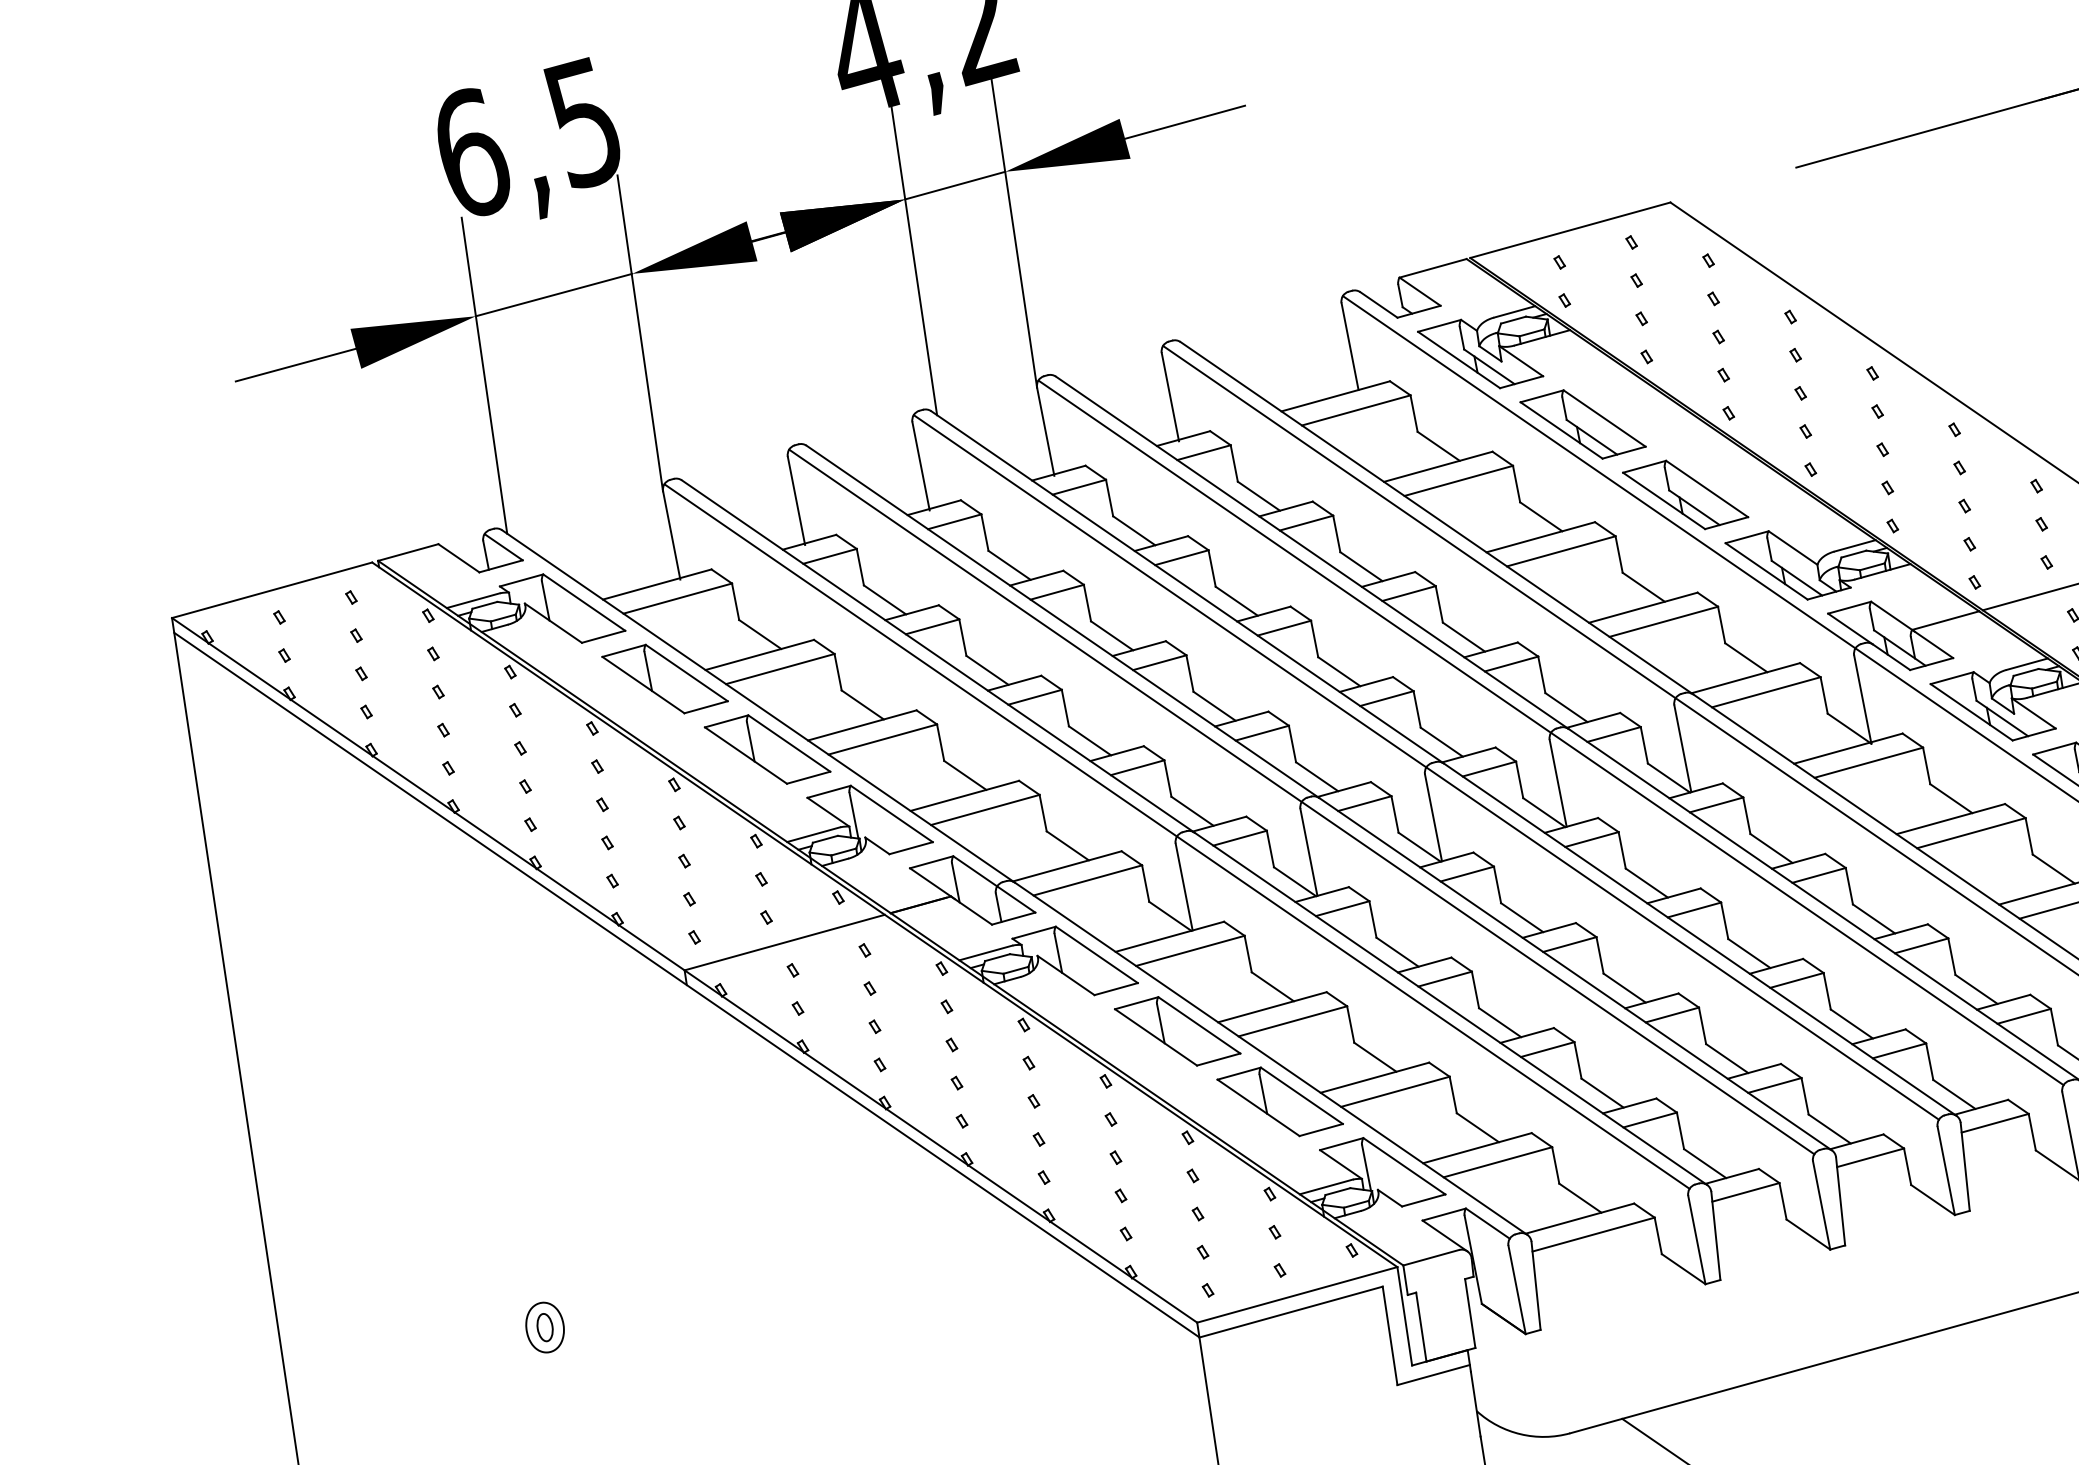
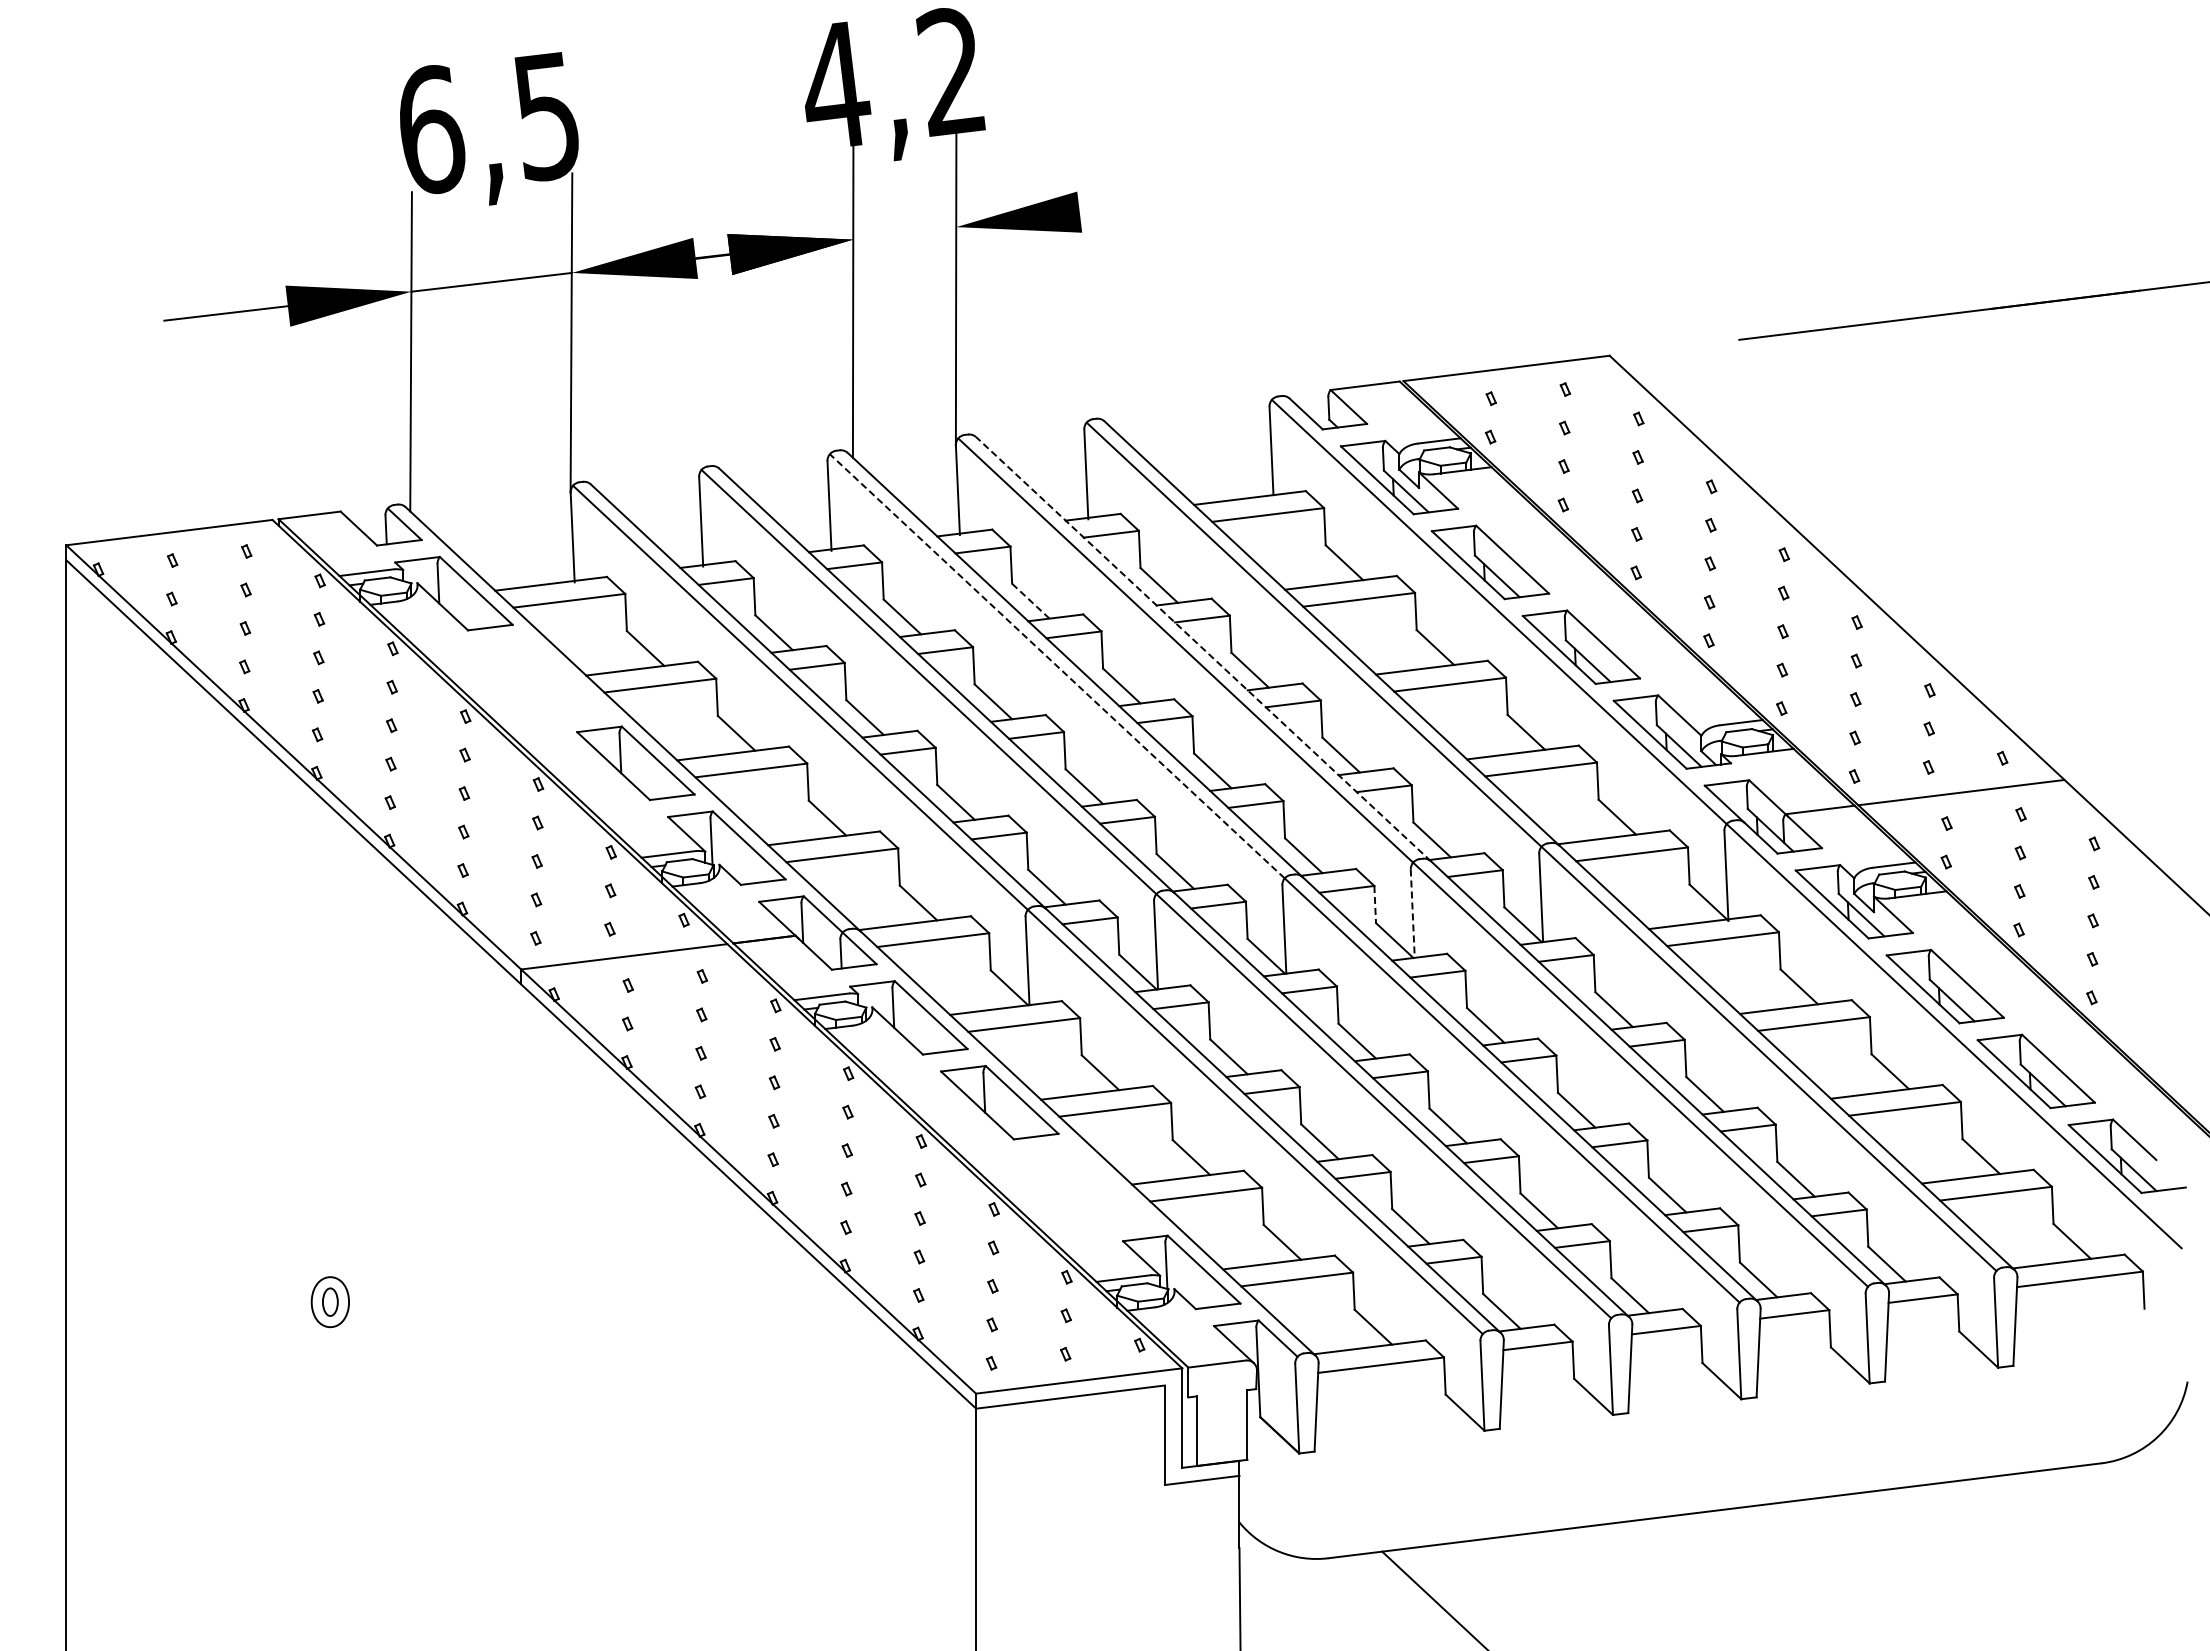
line: (1185, 122) -> (1141, 204), removed
line: (954, 185) -> (904, 233), removed
line: (1133, 531) -> (1030, 601), solid -> dashed
line: (1312, 553) -> (1203, 649), solid -> dashed
line: (1170, 591) -> (1057, 666), solid -> dashed
part: (664, 679) -> (544, 678), removed
line: (1519, 779) -> (1375, 904), solid -> dashed
line: (1558, 784) -> (1412, 914), solid -> dashed
part: (1279, 1101) -> (1090, 1187), removed

